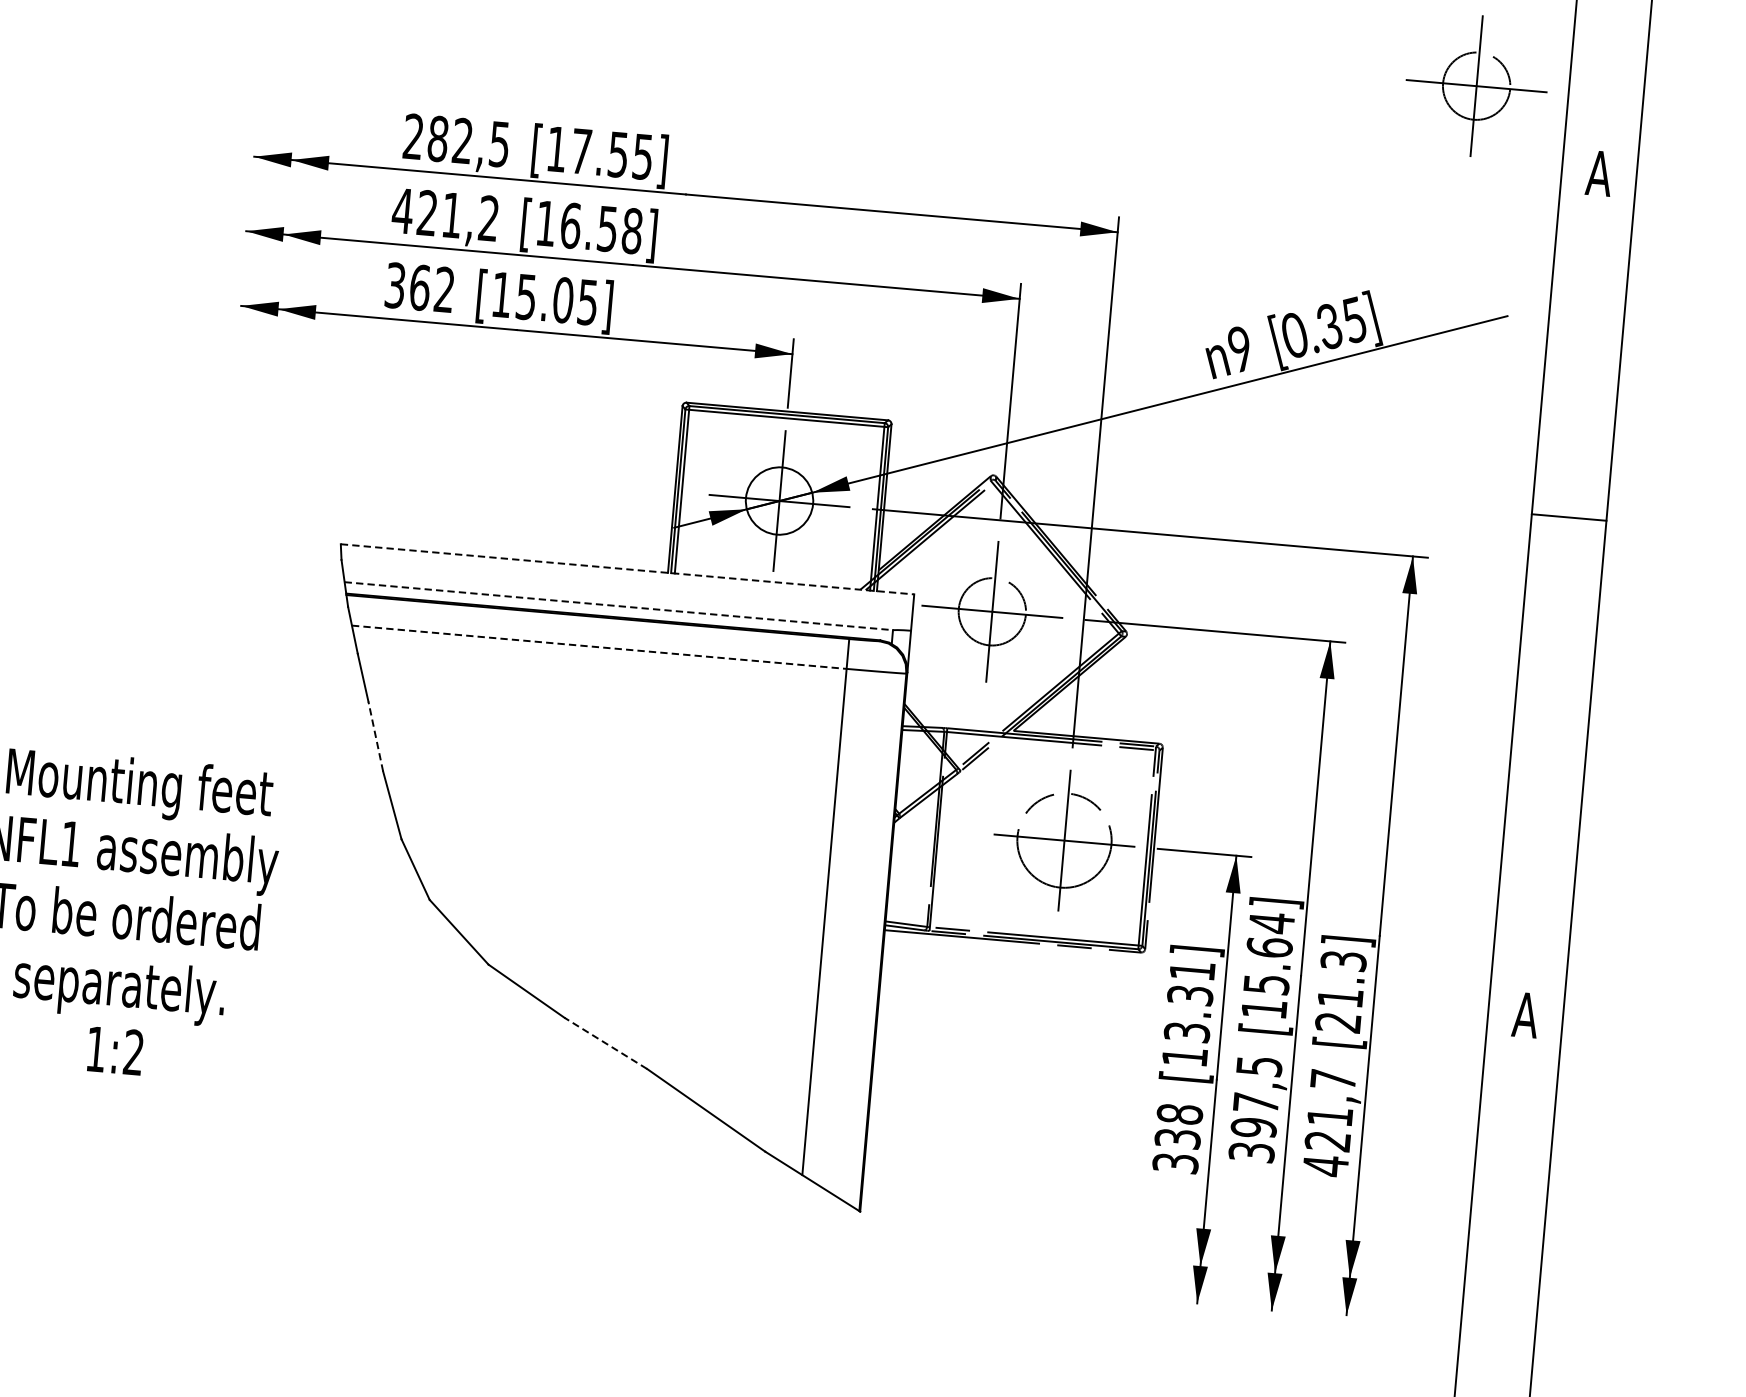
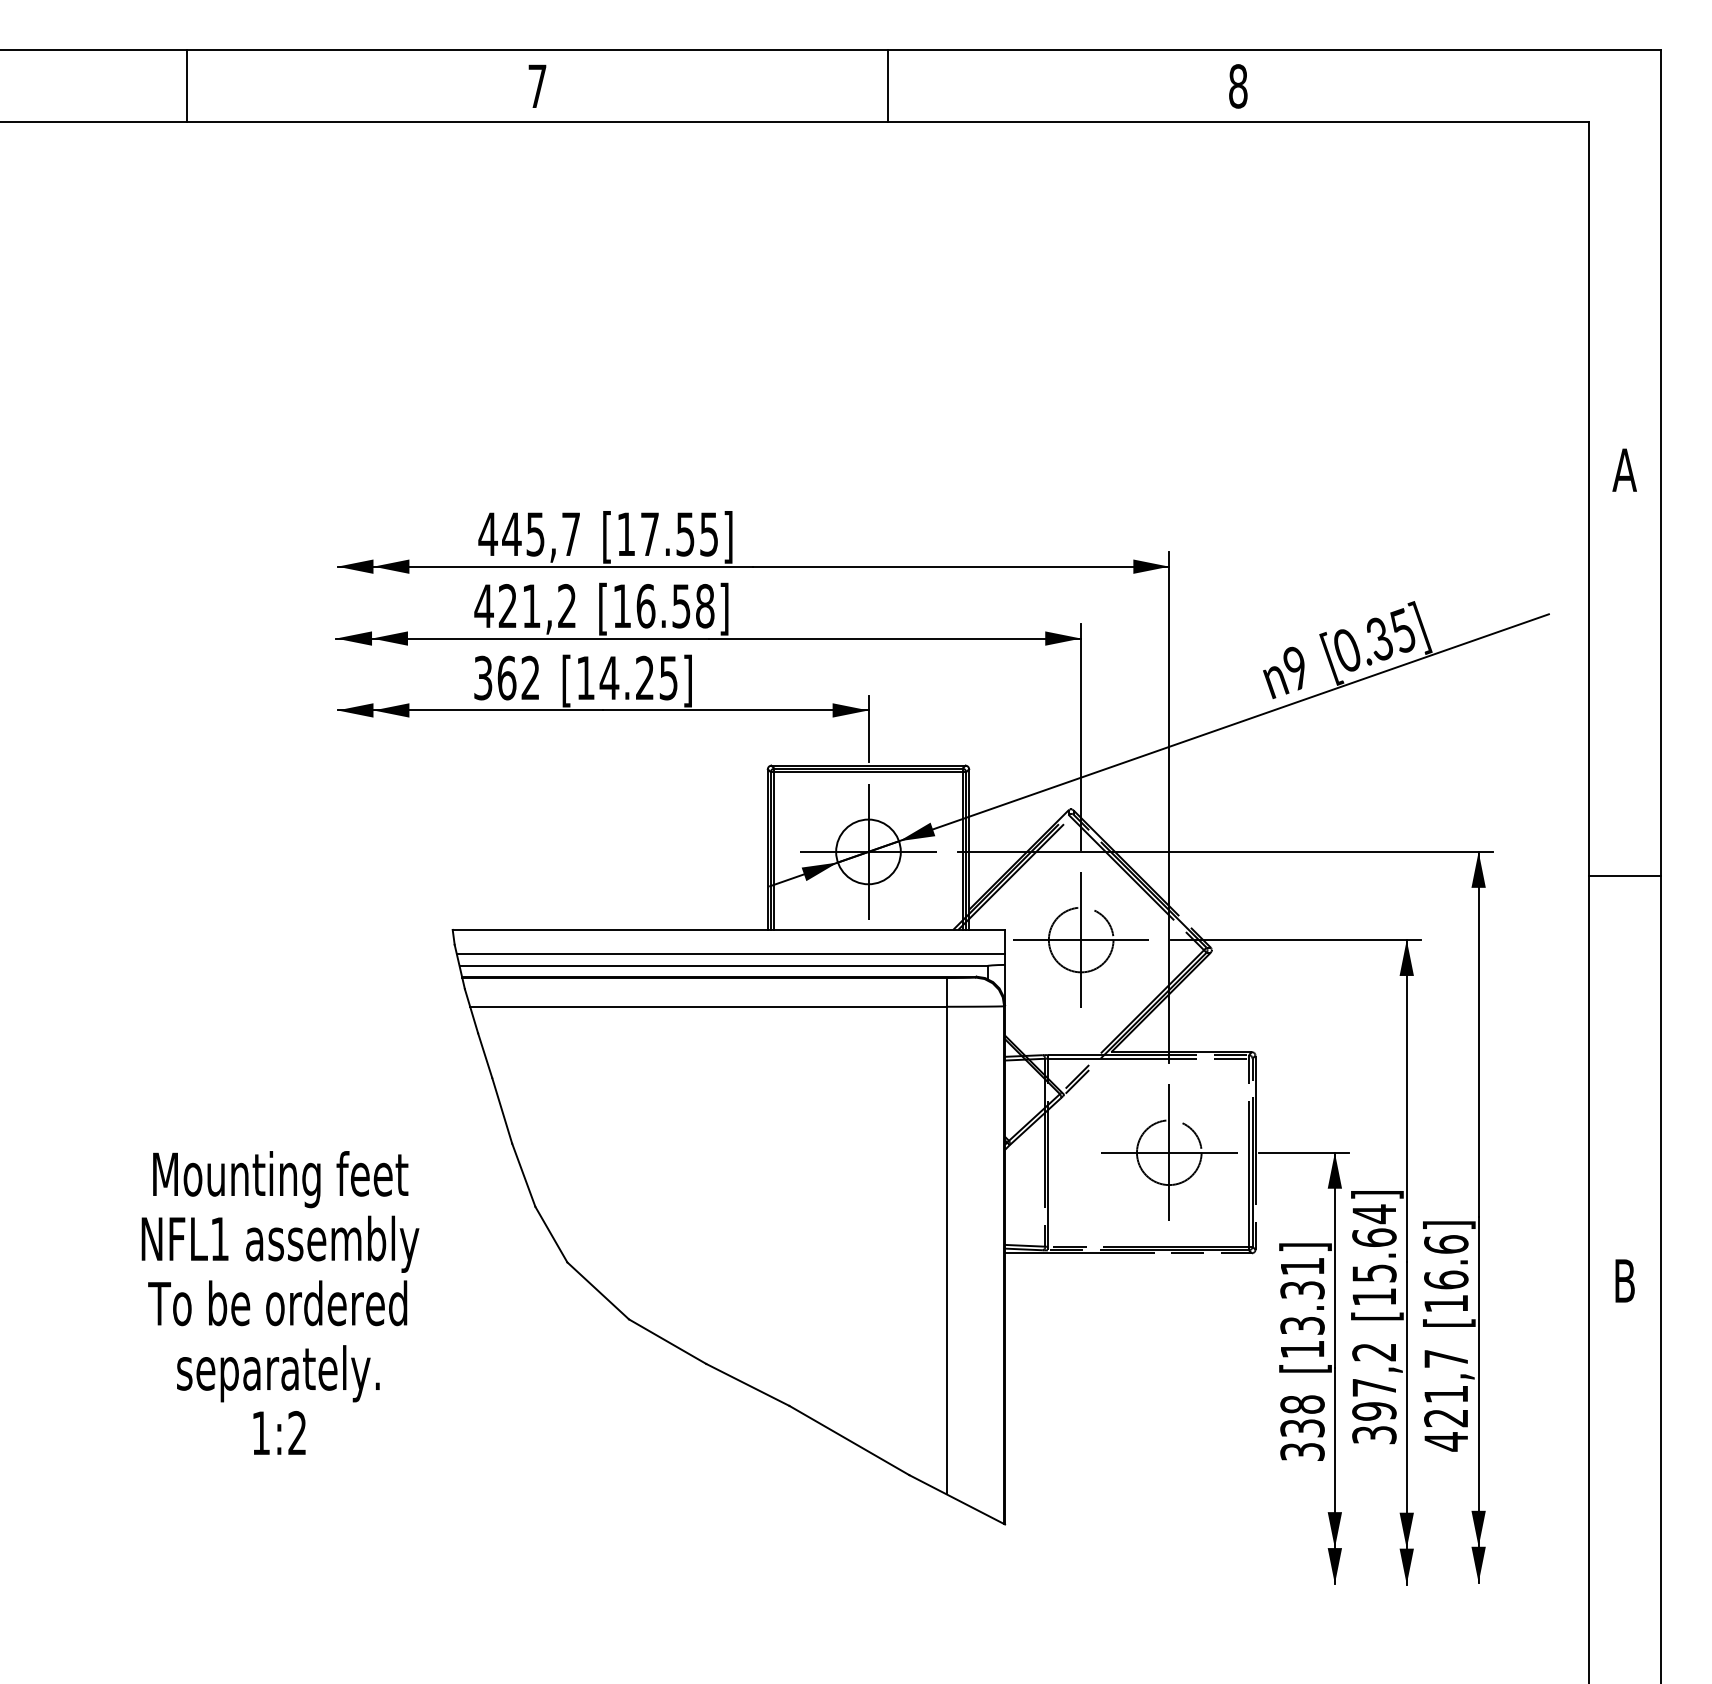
part: (1475, 85) -> (1499, 396), removed
text: (455, 140) -> (528, 534), 282,5 -> 445,7
text: (544, 297) -> (626, 677), [15.05] -> [14.25]
line: (1568, 517) -> (1624, 875), moved
line: (628, 568) -> (729, 929), dashed -> solid
line: (627, 593) -> (730, 953), added
line: (619, 605) -> (724, 965), dashed -> solid
line: (599, 646) -> (708, 1006), dashed -> solid
line: (376, 736) -> (502, 1110), dashed -> solid
circle: (1063, 840) -> (1168, 1152), size x0.71
text: (1341, 991) -> (1446, 1273), [21.3] -> [16.6]
text: (1525, 1014) -> (1624, 1280), A -> B
line: (605, 1042) -> (747, 1384), dashed -> solid
text: (1259, 1066) -> (1374, 1352), 397,5 -> 397,2

